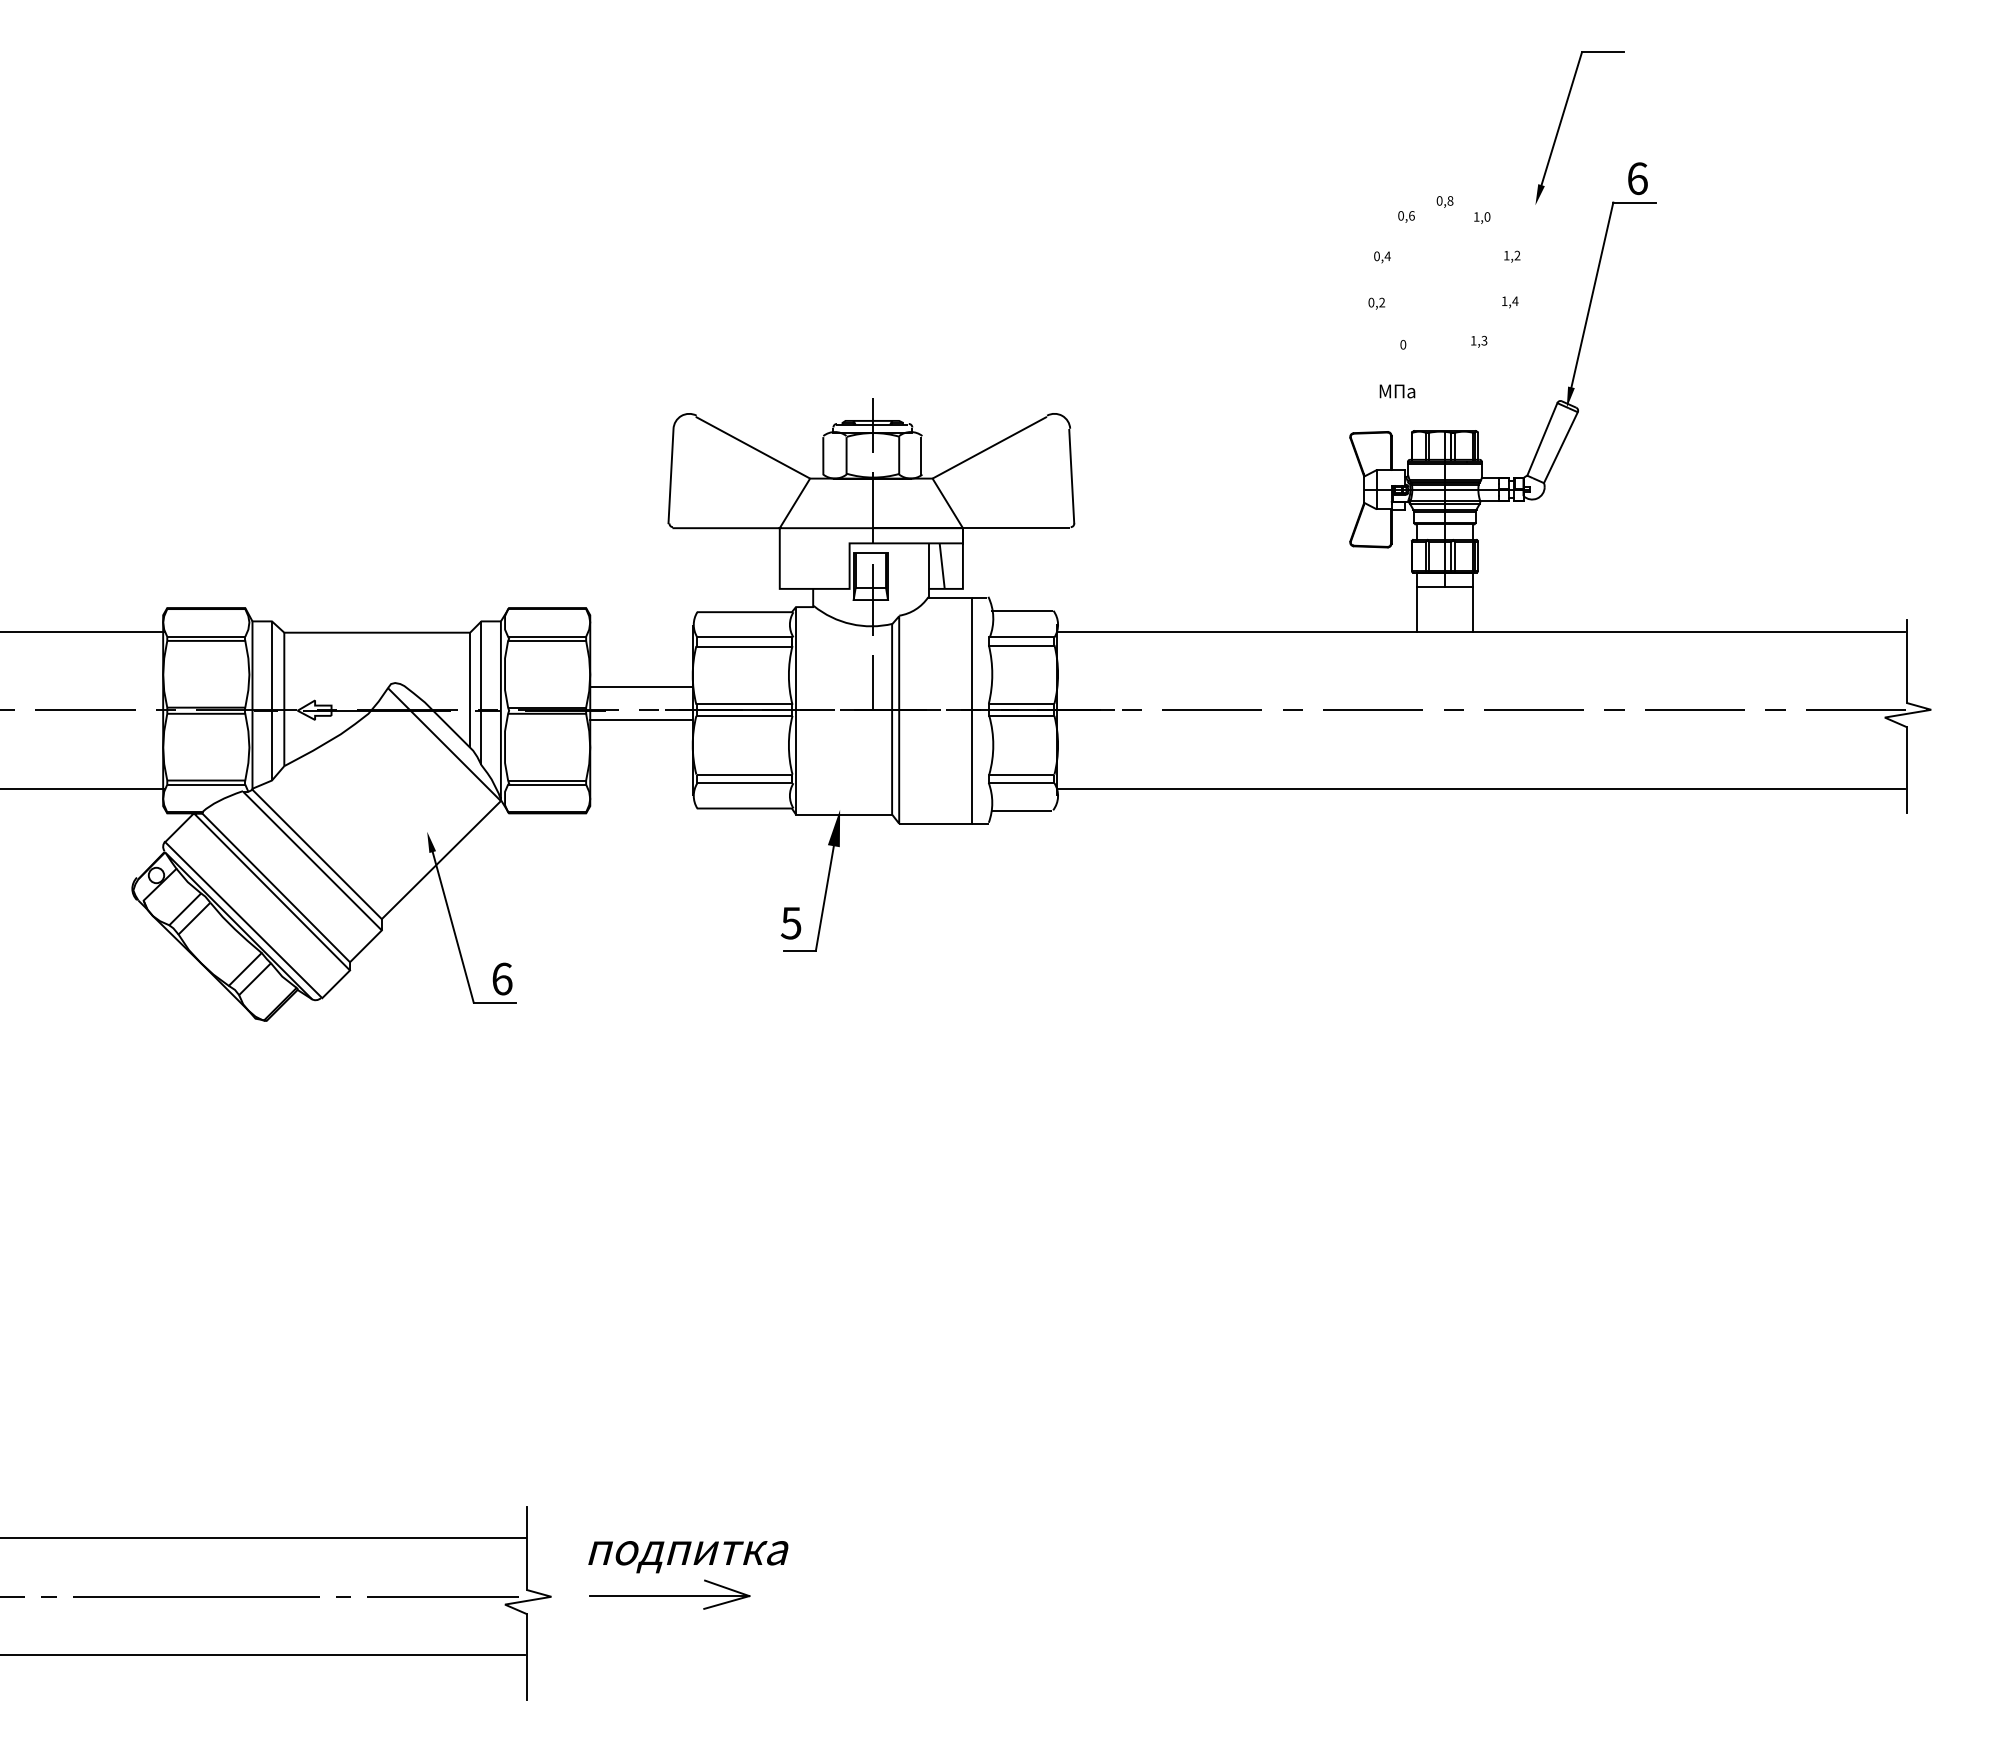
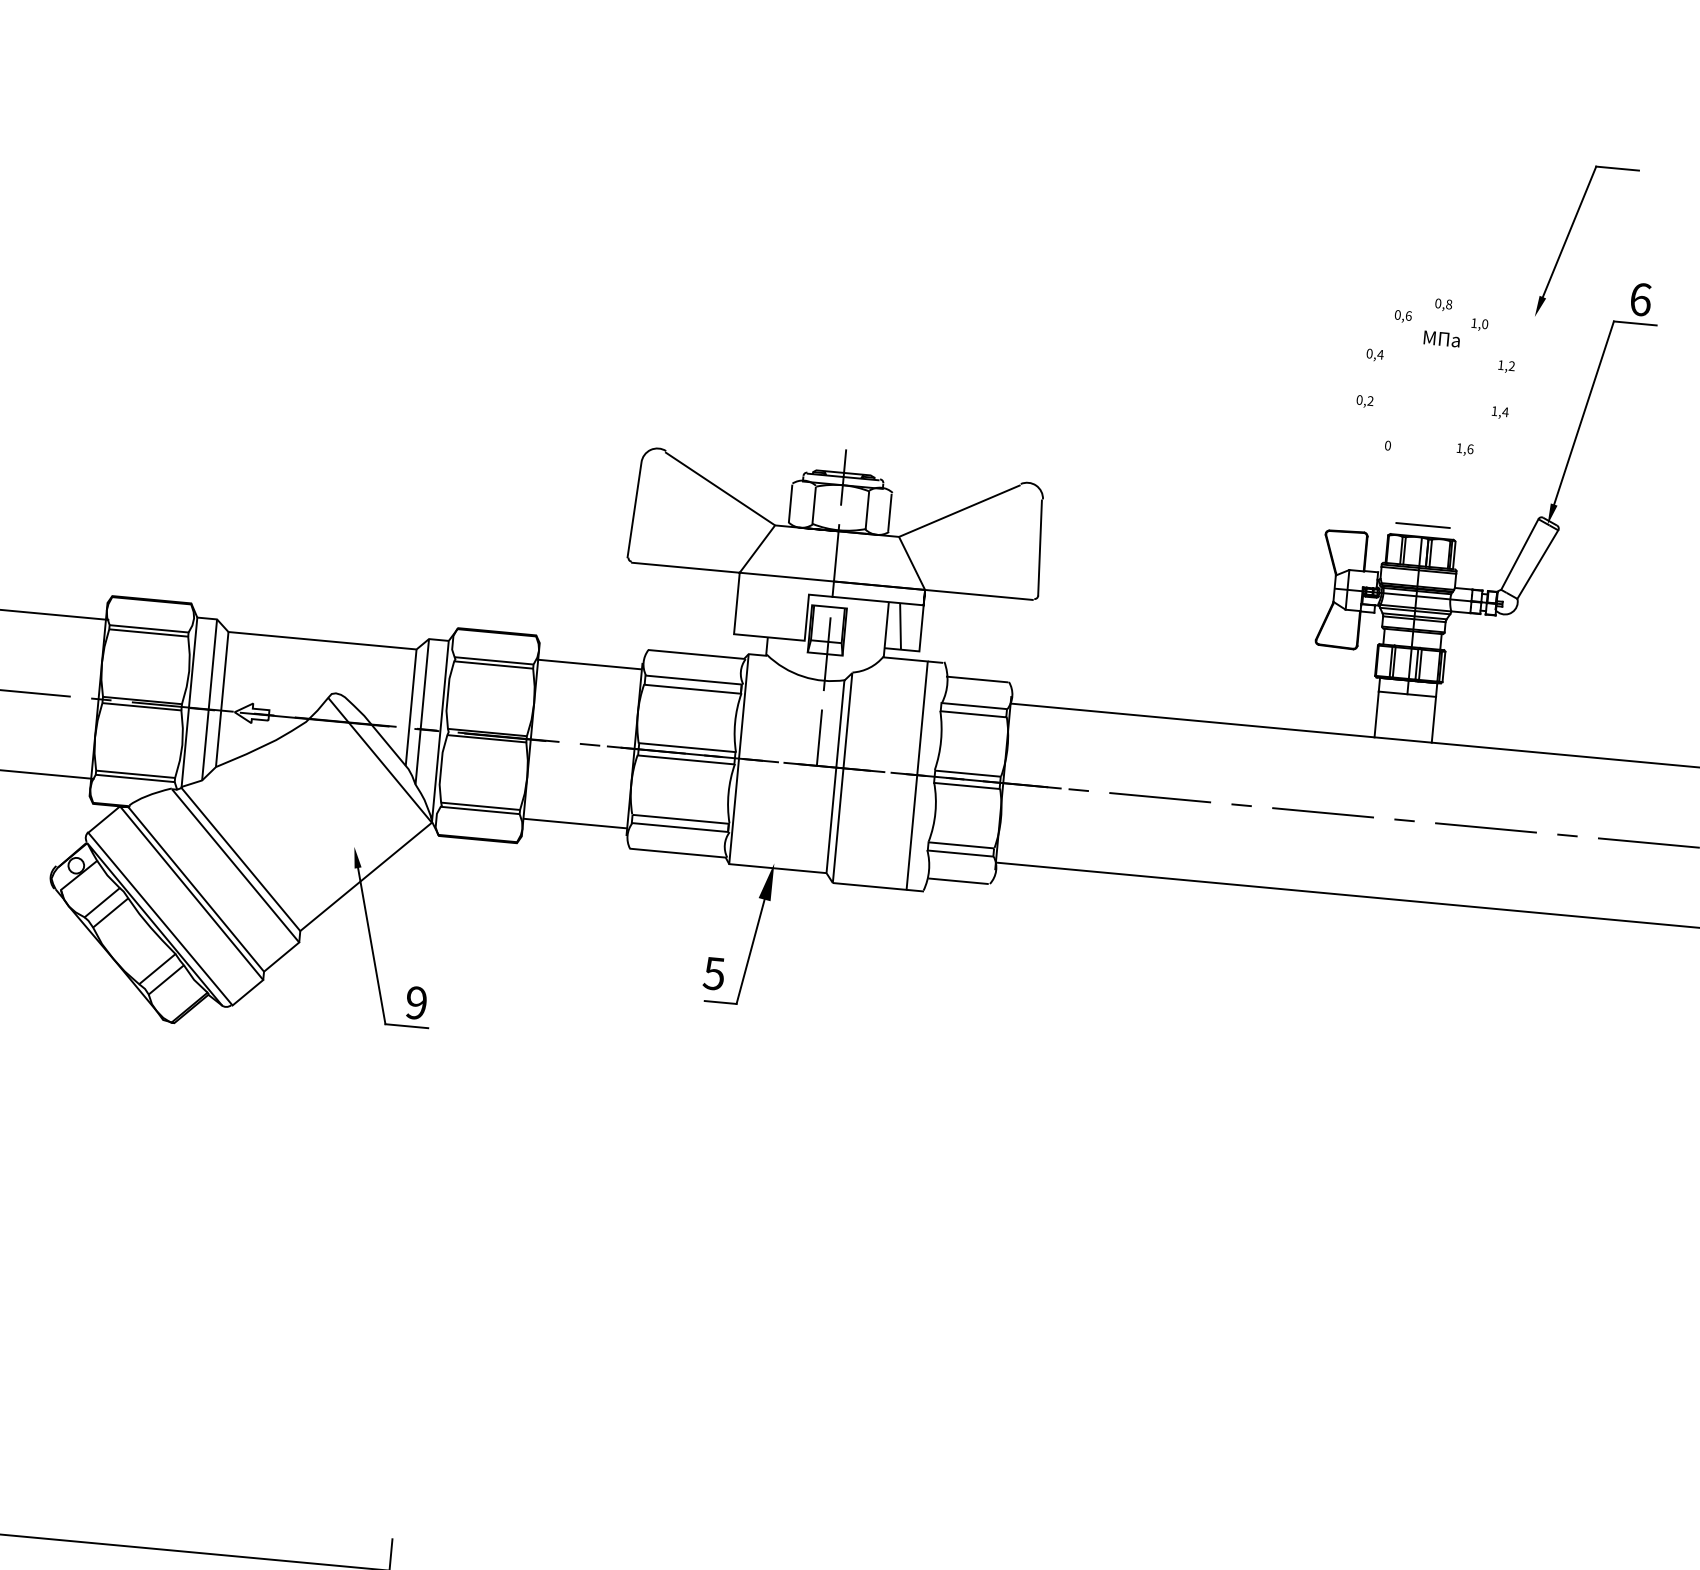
text: (1484, 340) -> (1470, 448), 1,3 -> 1,6
text: (1397, 391) -> (1441, 339), moved
line: (1444, 419) -> (1422, 525), added
line: (640, 686) -> (589, 664), moved
line: (640, 719) -> (574, 823), moved
text: (502, 978) -> (416, 1002), 6 -> 9

